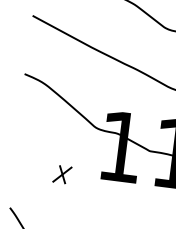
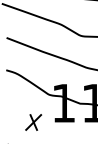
part: (61, 174) -> (33, 122), size x1.67

